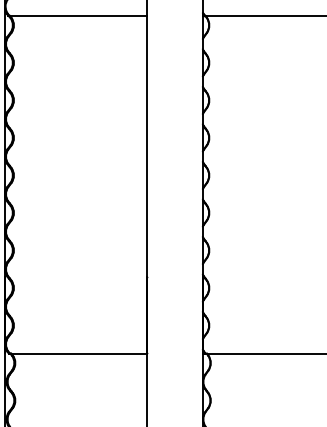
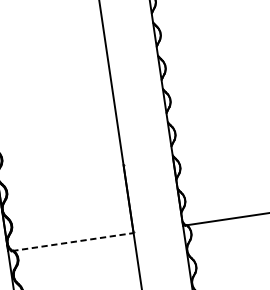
line: (78, 353) -> (73, 241), solid -> dashed

